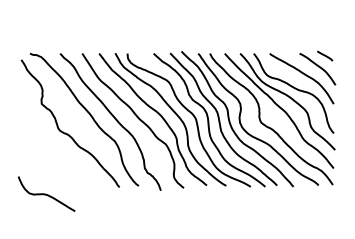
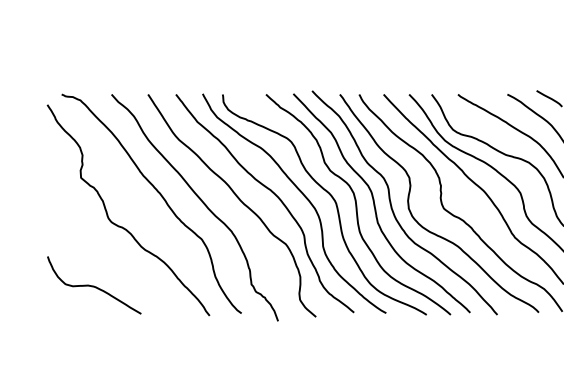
curve: (46, 193) -> (93, 284), moved

